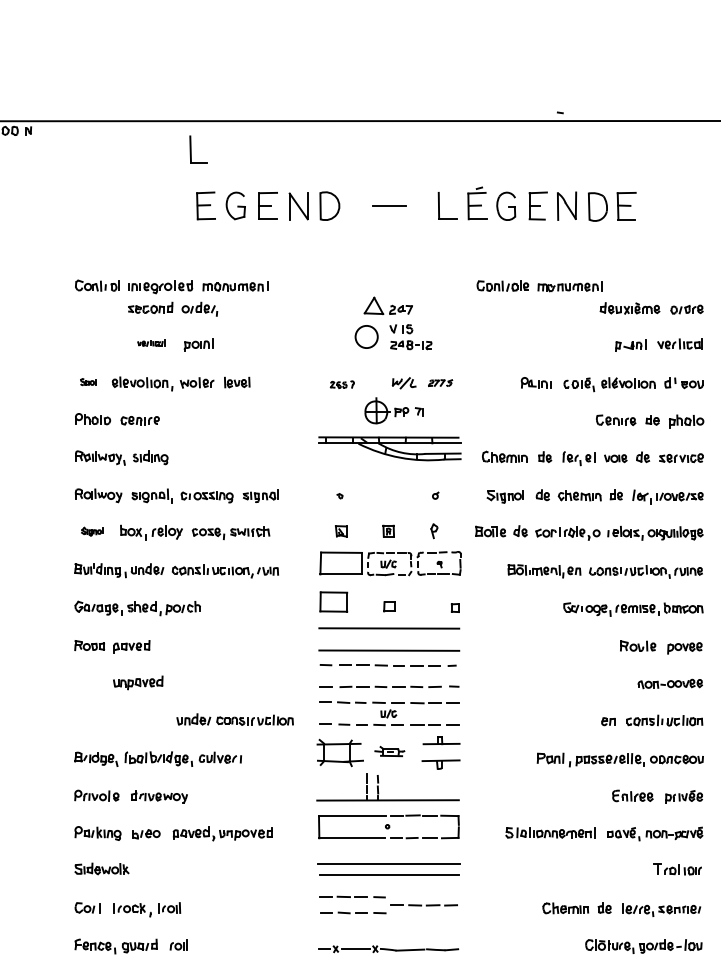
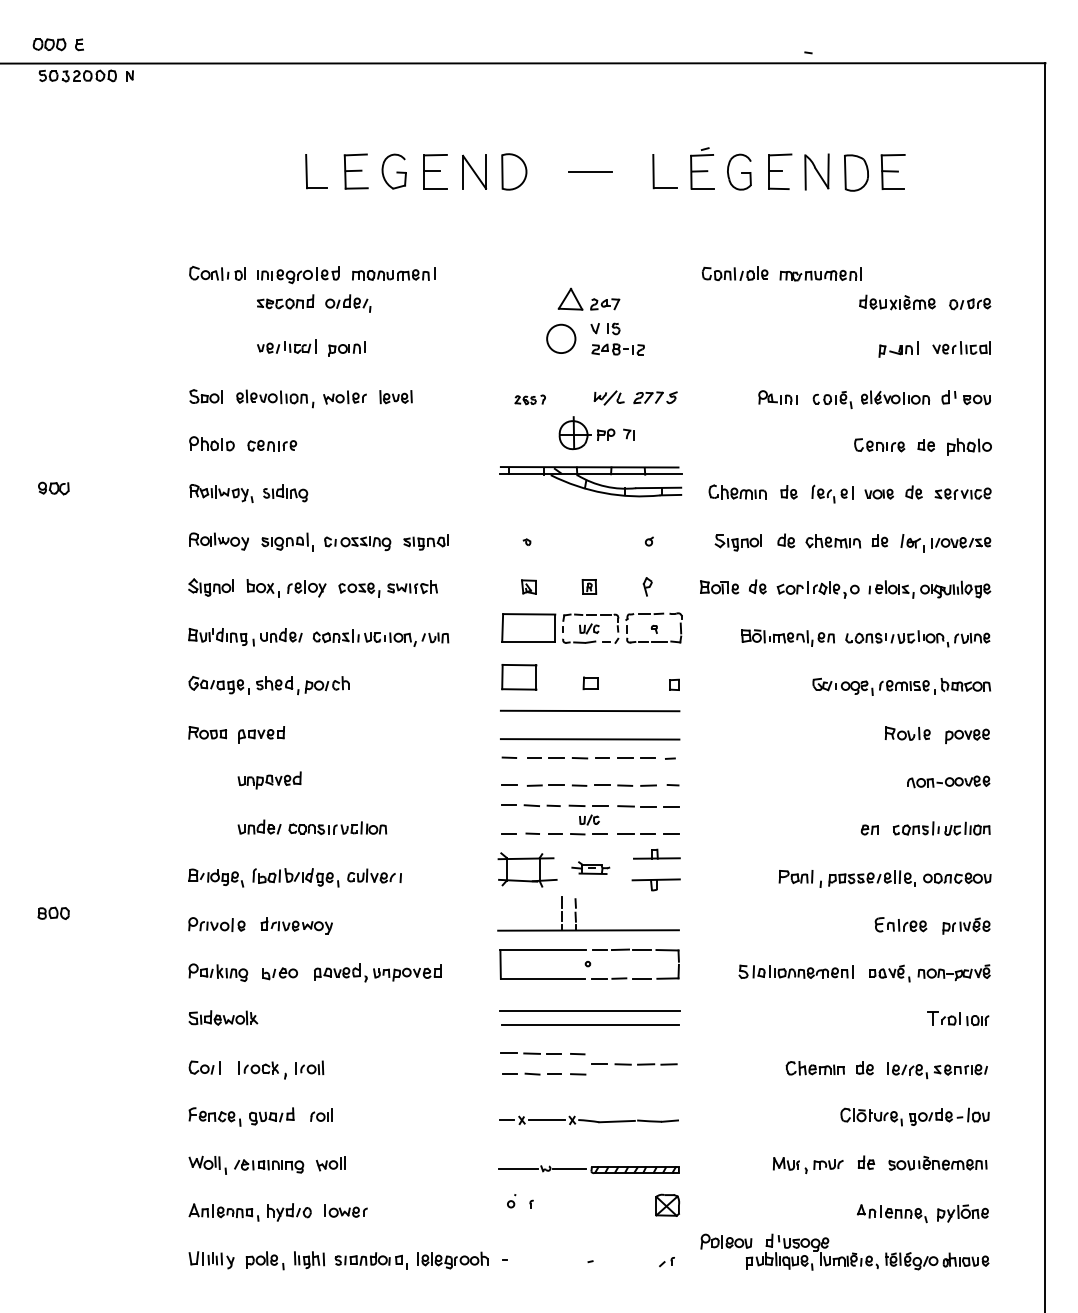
part: (191, 149) -> (307, 171), moved
part: (151, 342) -> (286, 346), size x1.67
part: (87, 382) -> (205, 396), size x1.67
part: (440, 382) -> (655, 397), size x1.43
part: (91, 531) -> (210, 587), size x1.67
part: (235, 718) -> (312, 826), moved

